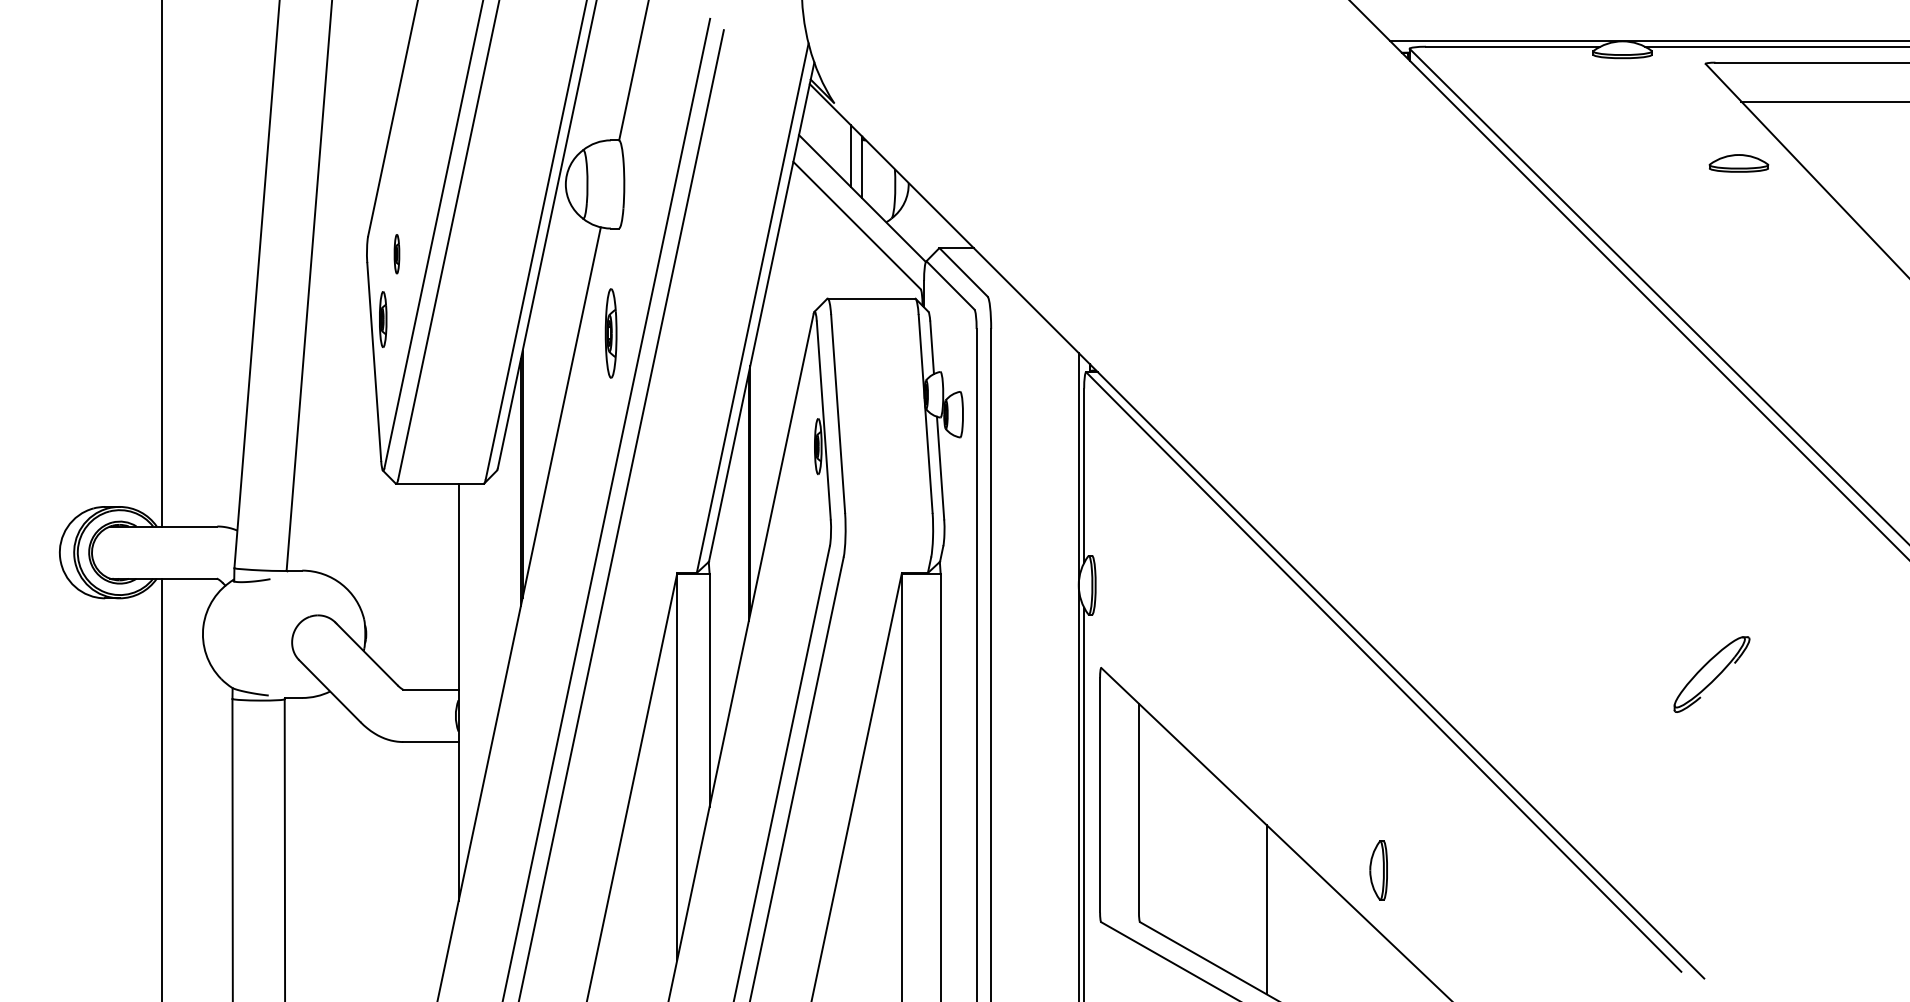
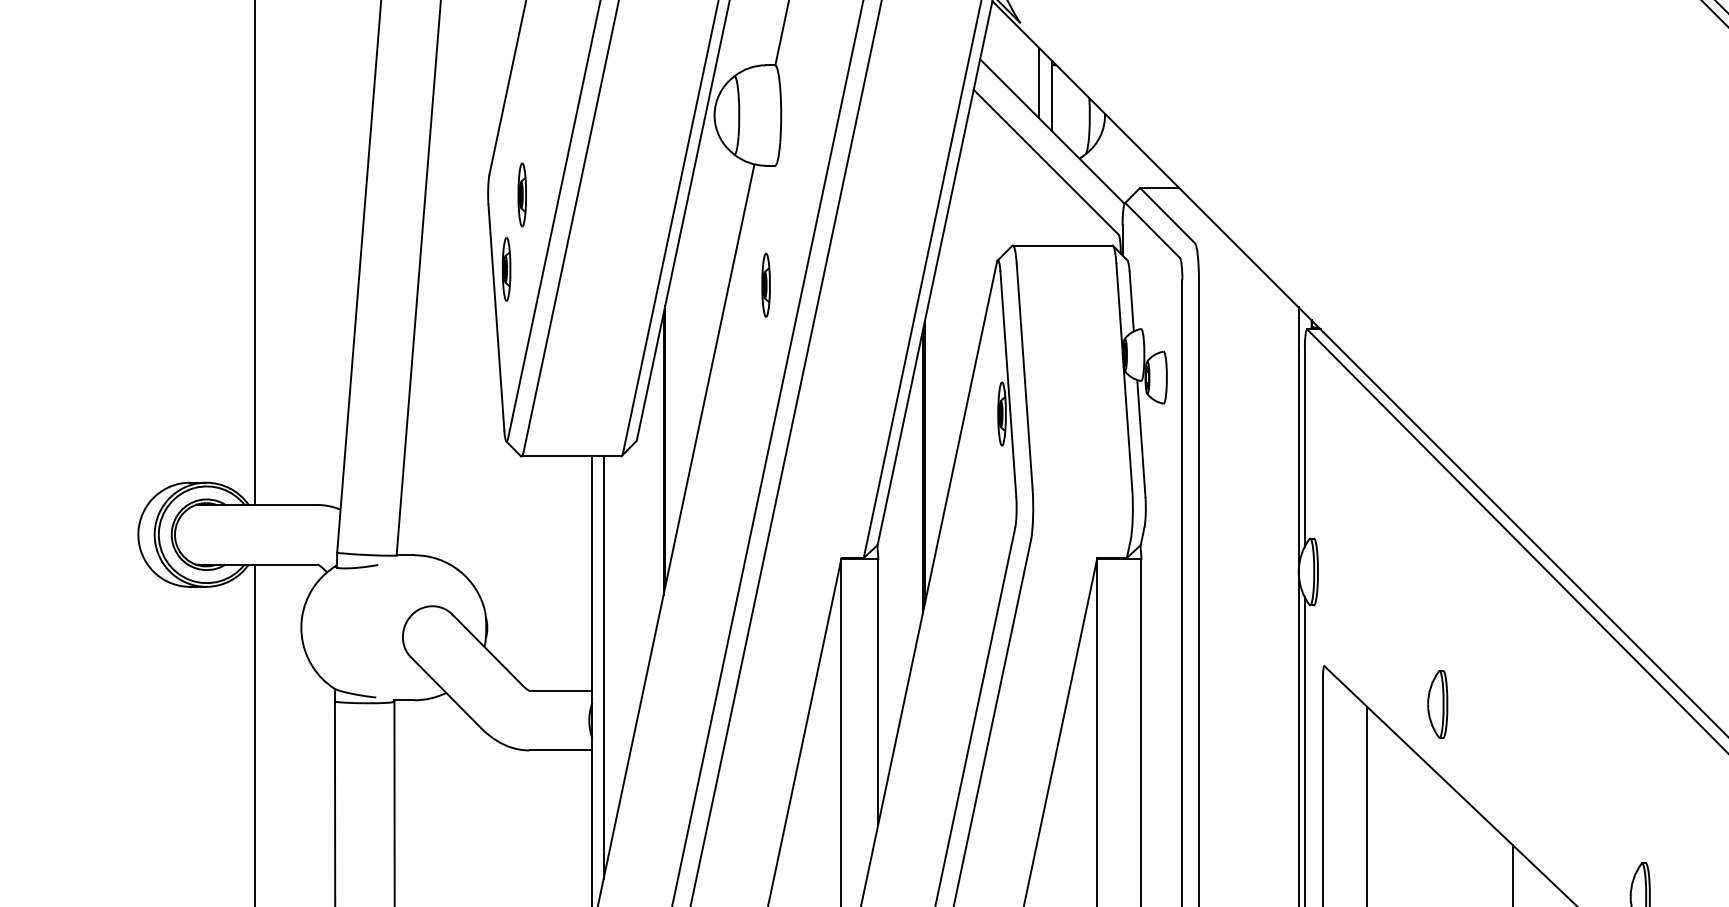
part: (396, 253) -> (521, 194), size x1.43
part: (610, 333) -> (765, 285), size x0.62
line: (468, 668) -> (603, 666), added
part: (1200, 701) -> (1437, 704), added

